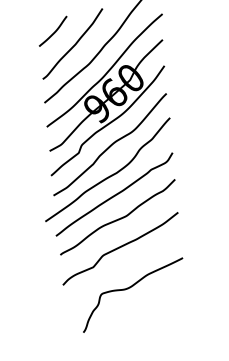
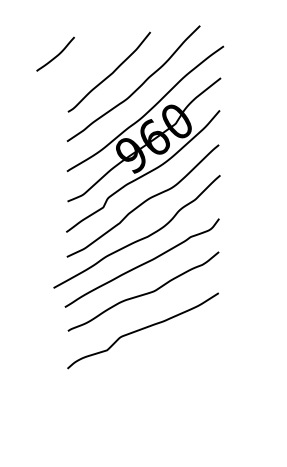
curve: (54, 31) -> (57, 54), moved
curve: (128, 288) -> (148, 381), removed

